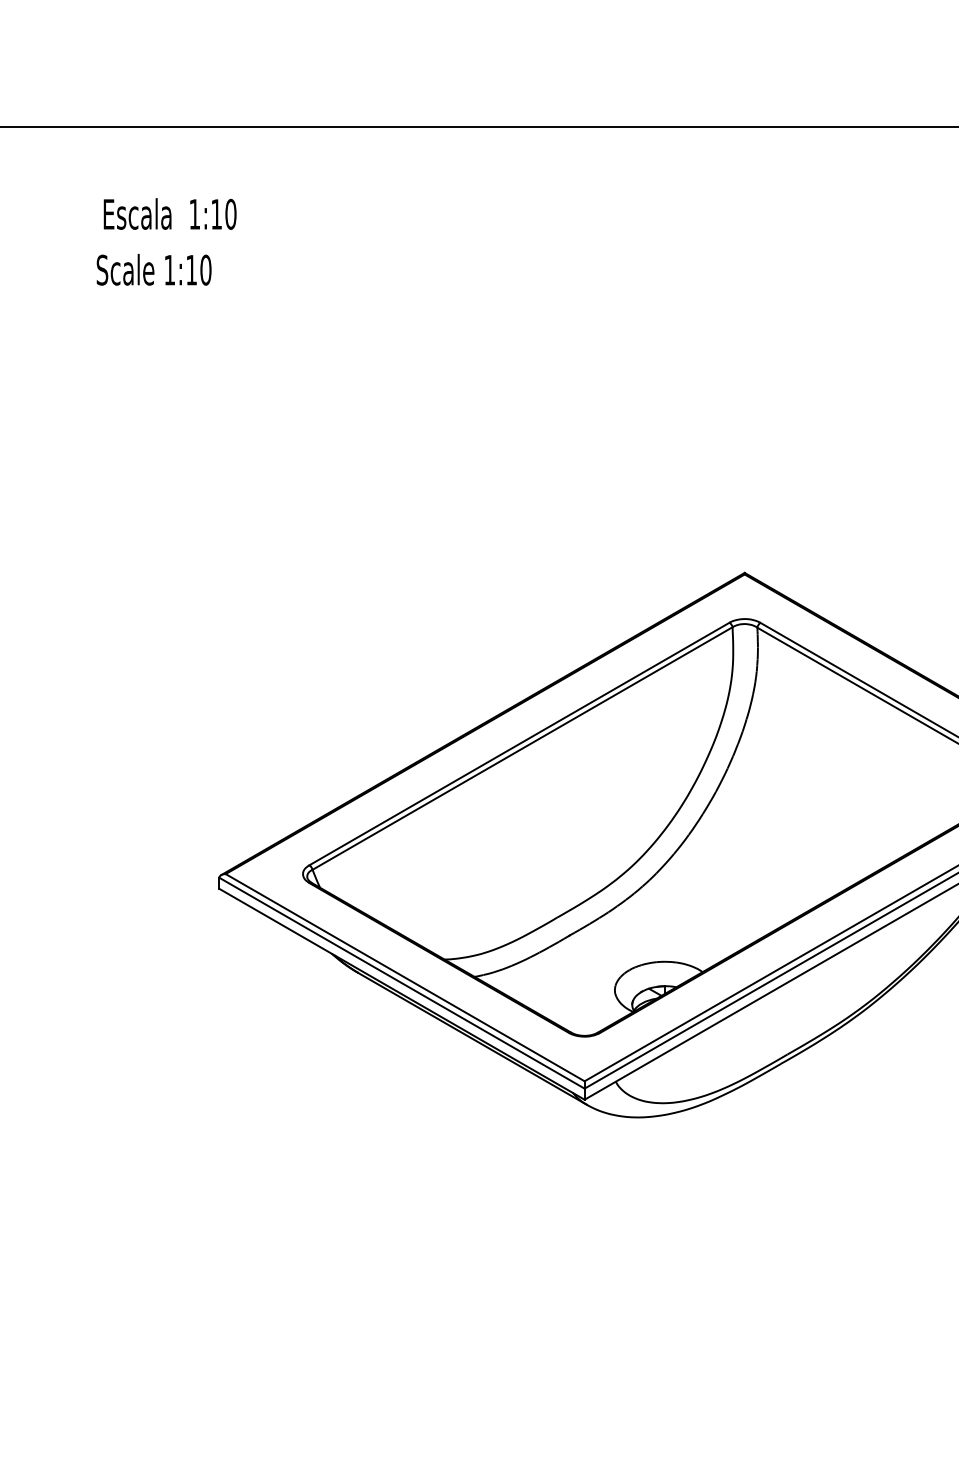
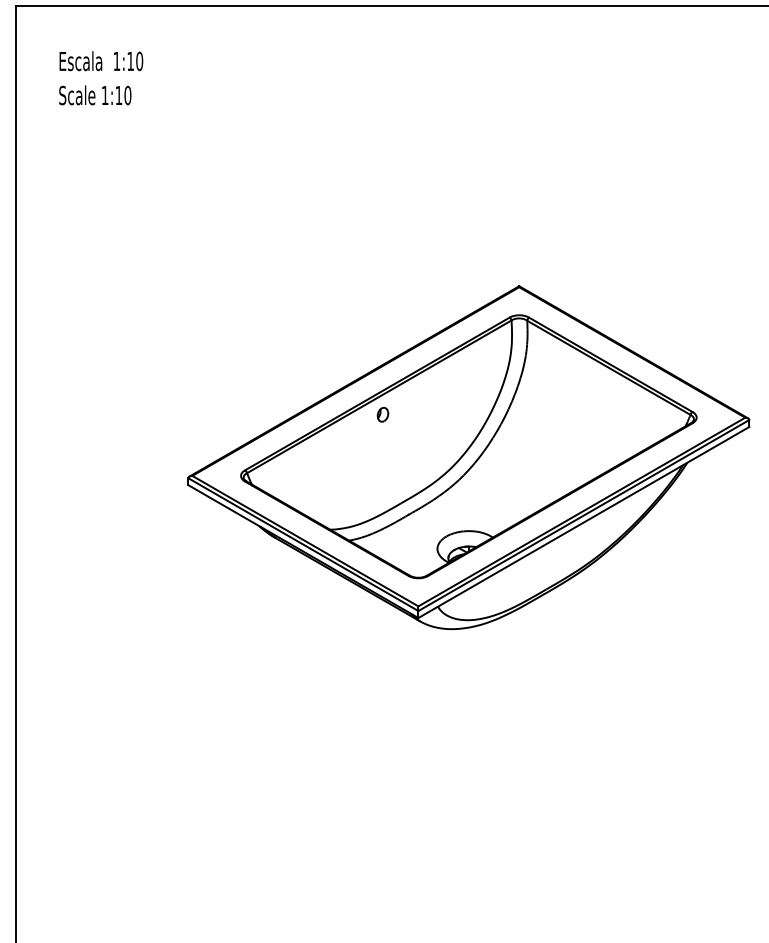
text: (170, 214) -> (101, 61), moved
text: (154, 270) -> (95, 95), moved
part: (527, 776) -> (382, 414), added

